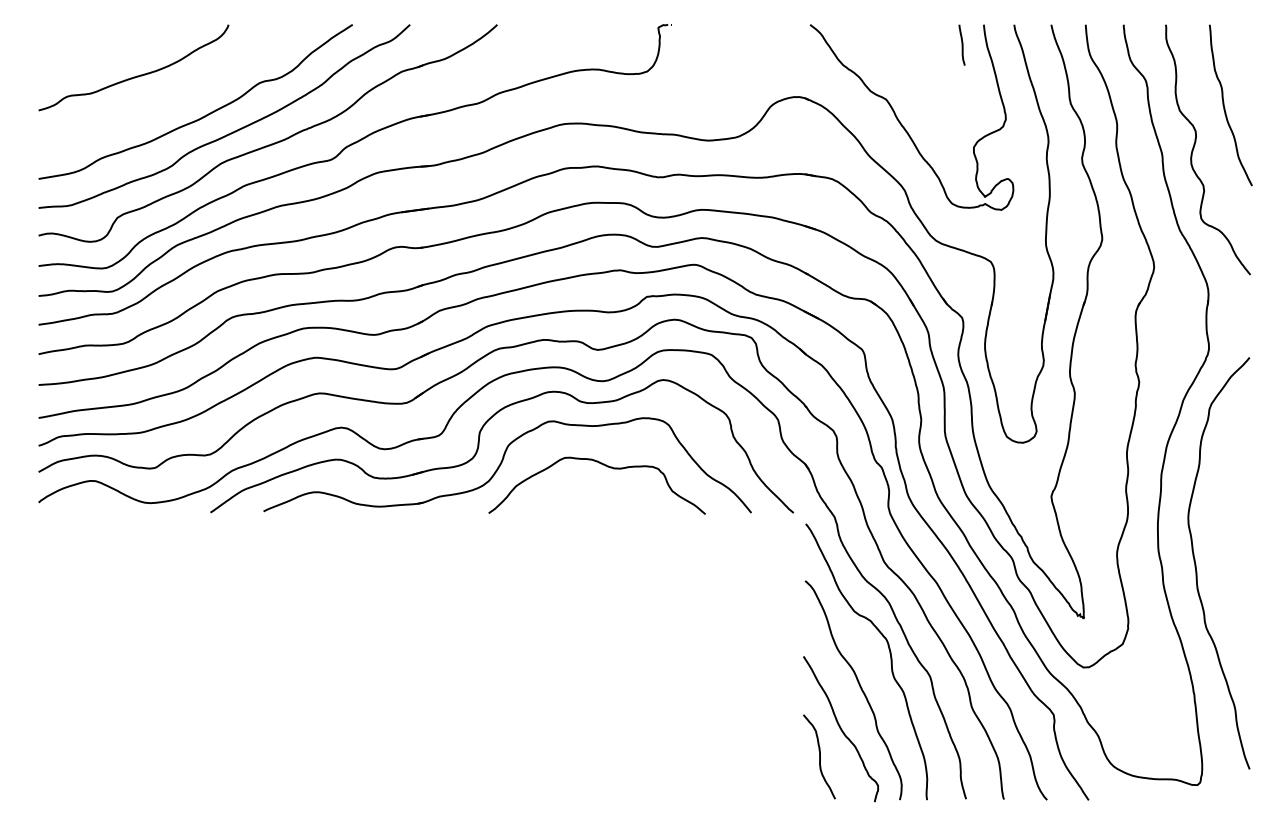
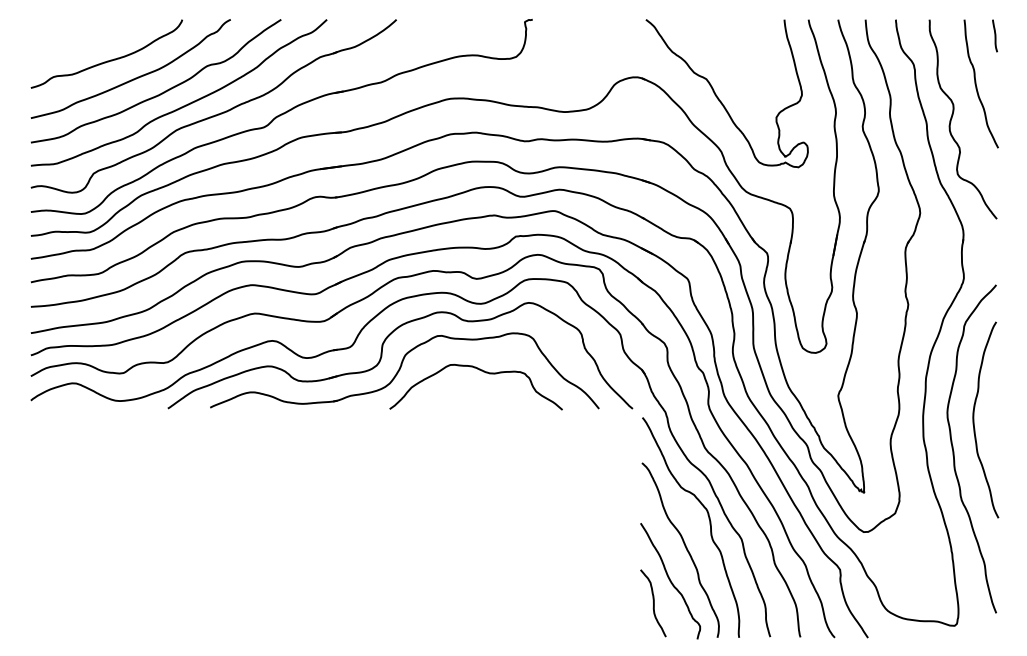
line: (961, 44) -> (994, 35), moved
curve: (167, 98) -> (133, 78), added
curve: (1222, 531) -> (974, 423), added

